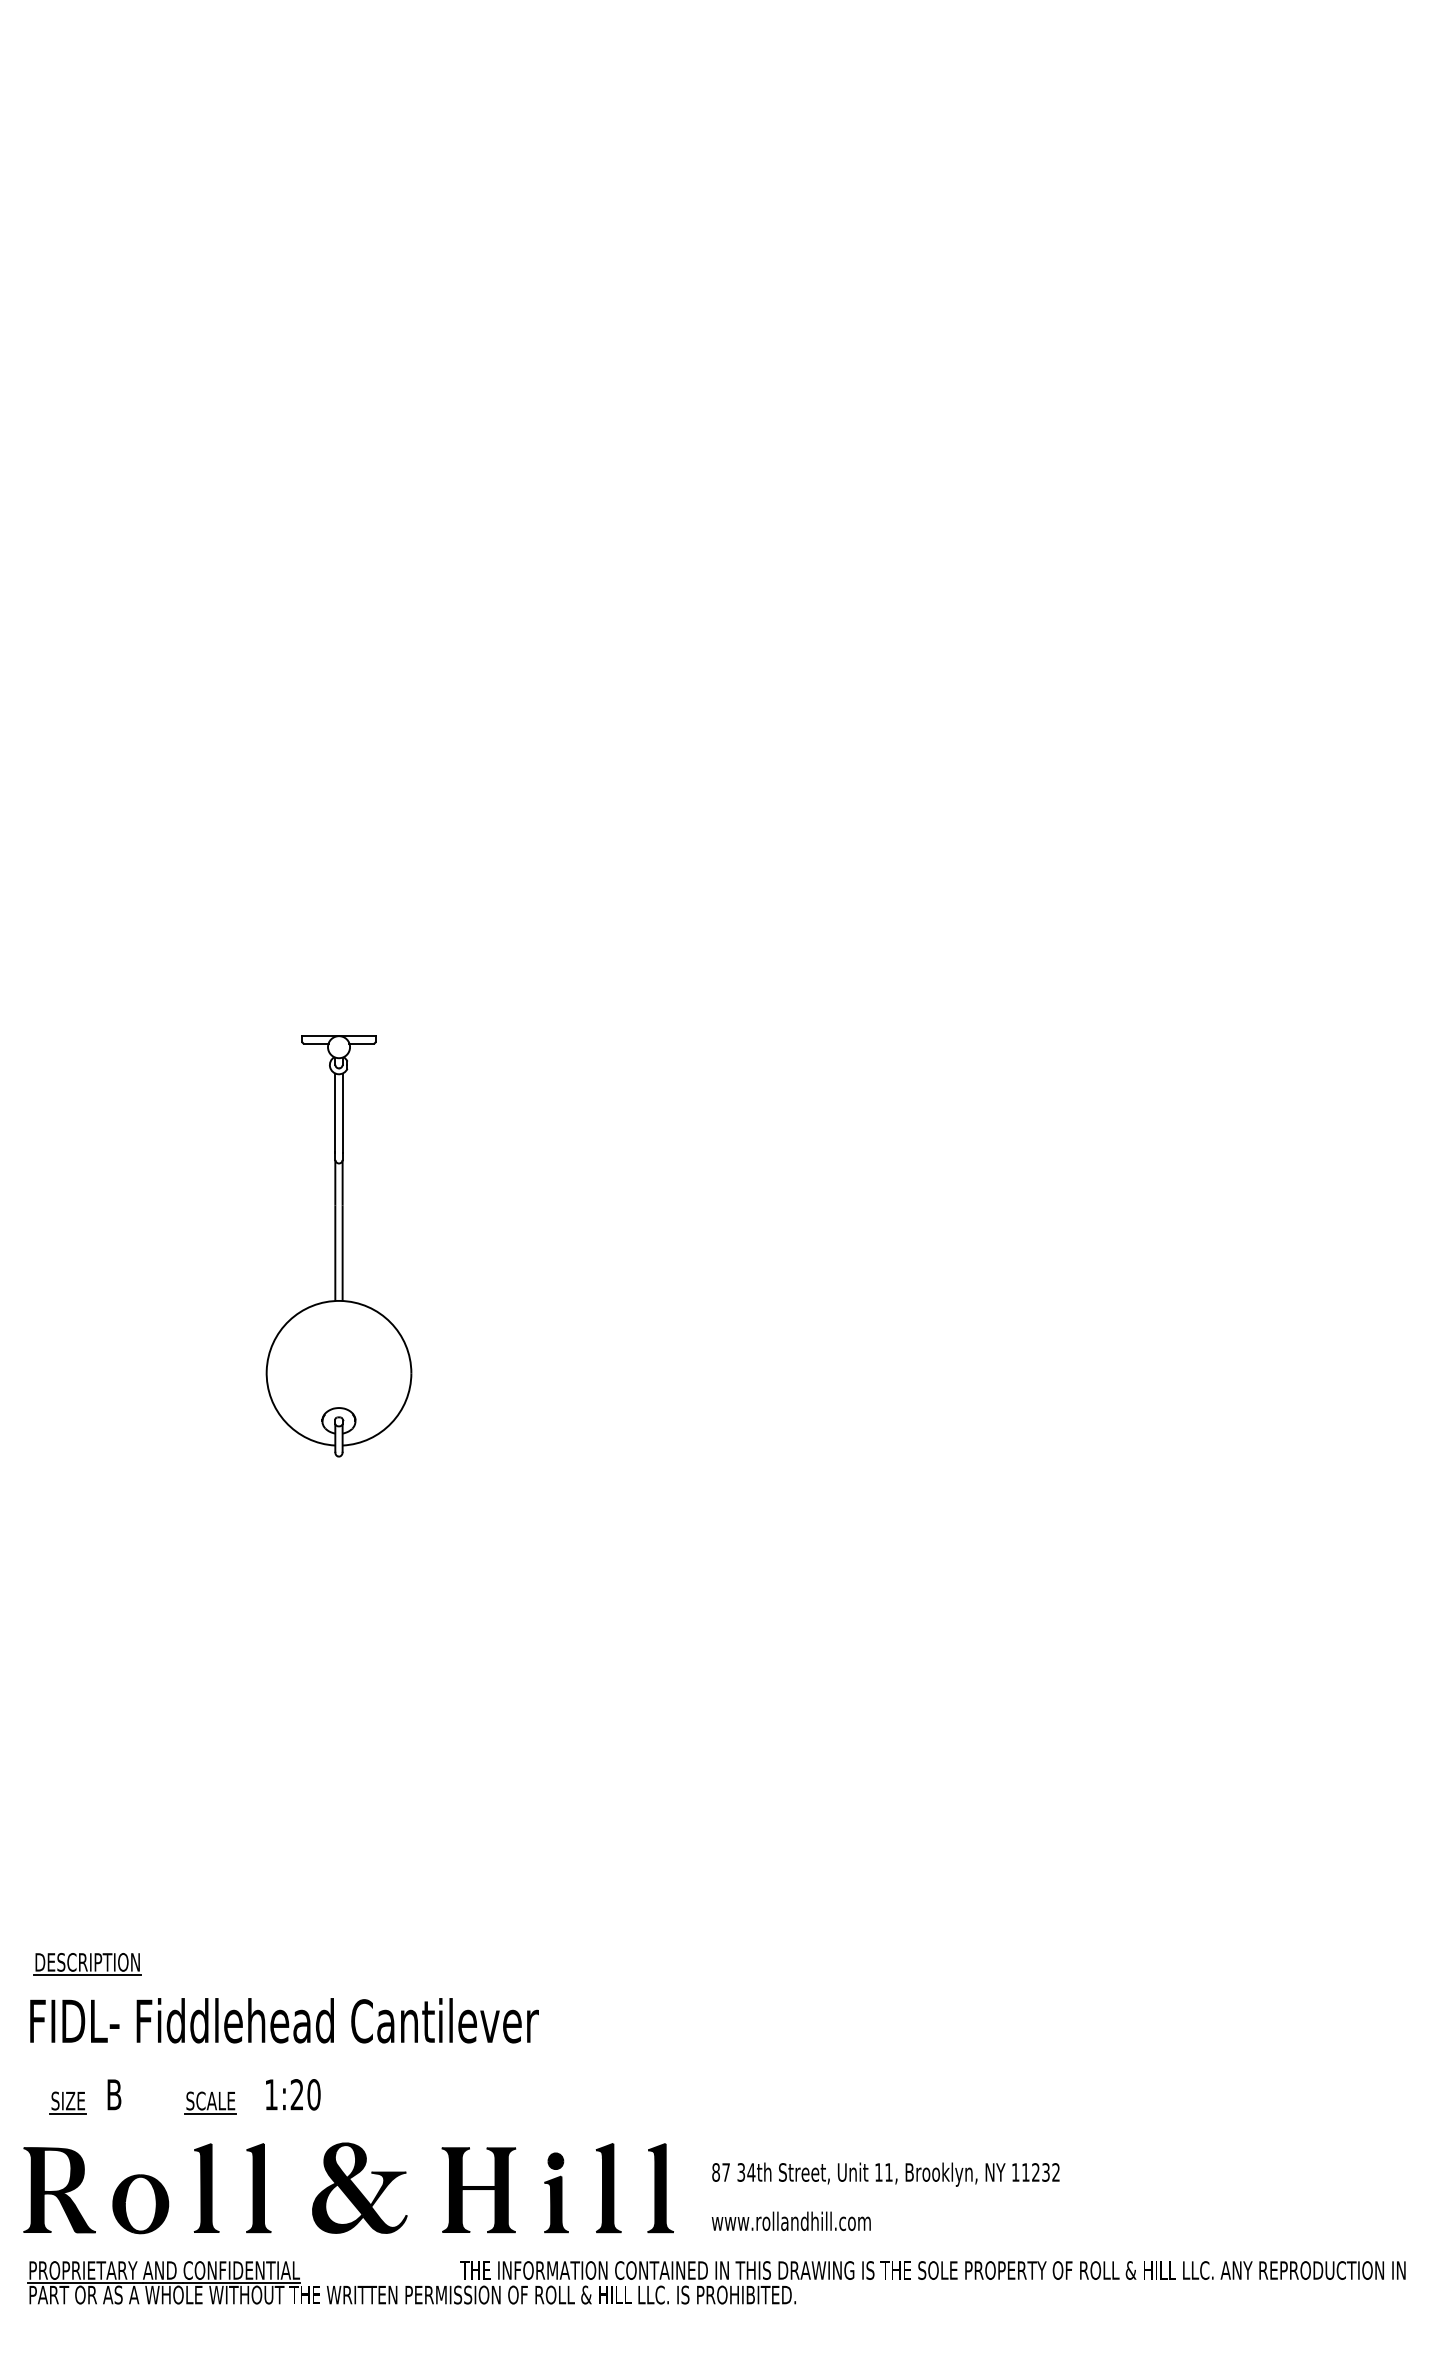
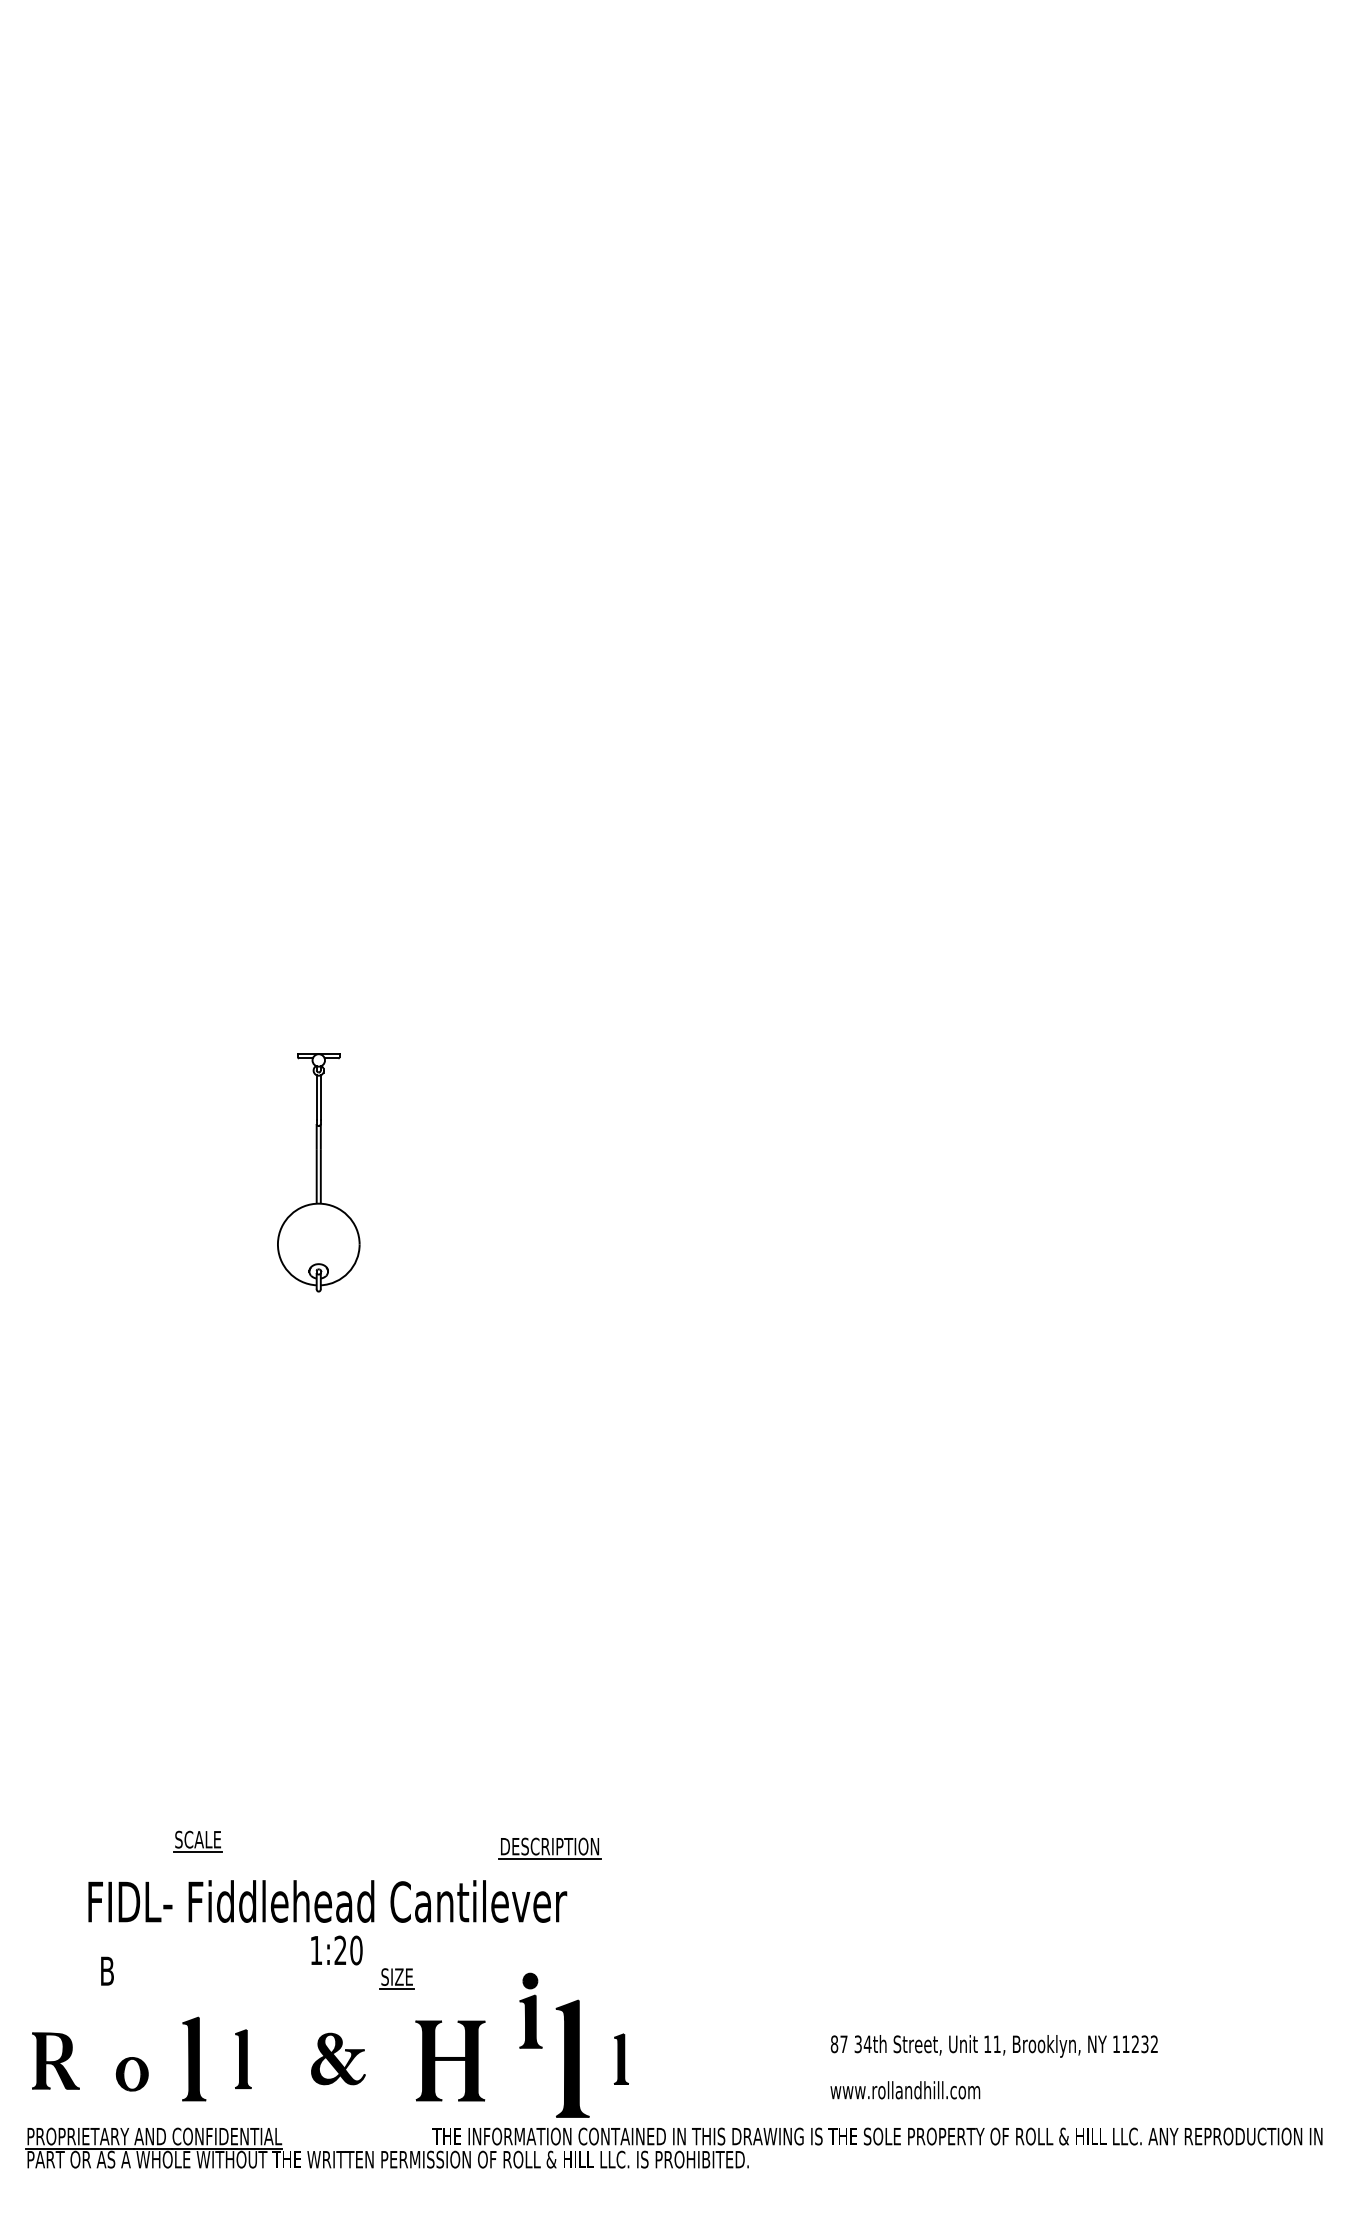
part: (338, 1246) -> (318, 1172), size x0.6
part: (87, 1964) -> (549, 1848), moved
text: (284, 2020) -> (327, 1901), moved
text: (293, 2094) -> (337, 1950), moved
part: (67, 2102) -> (396, 1978), moved
part: (210, 2102) -> (197, 1841), moved
part: (359, 2187) -> (338, 2058), size x0.6
part: (258, 2188) -> (243, 2059), size x0.7
part: (608, 2188) -> (572, 2059), size x1.4
part: (660, 2188) -> (621, 2059), size x0.6
part: (59, 2190) -> (55, 2061), size x0.7
part: (556, 2192) -> (530, 2010), moved
text: (885, 2196) -> (993, 2066), moved
part: (140, 2204) -> (131, 2074), size x0.6

